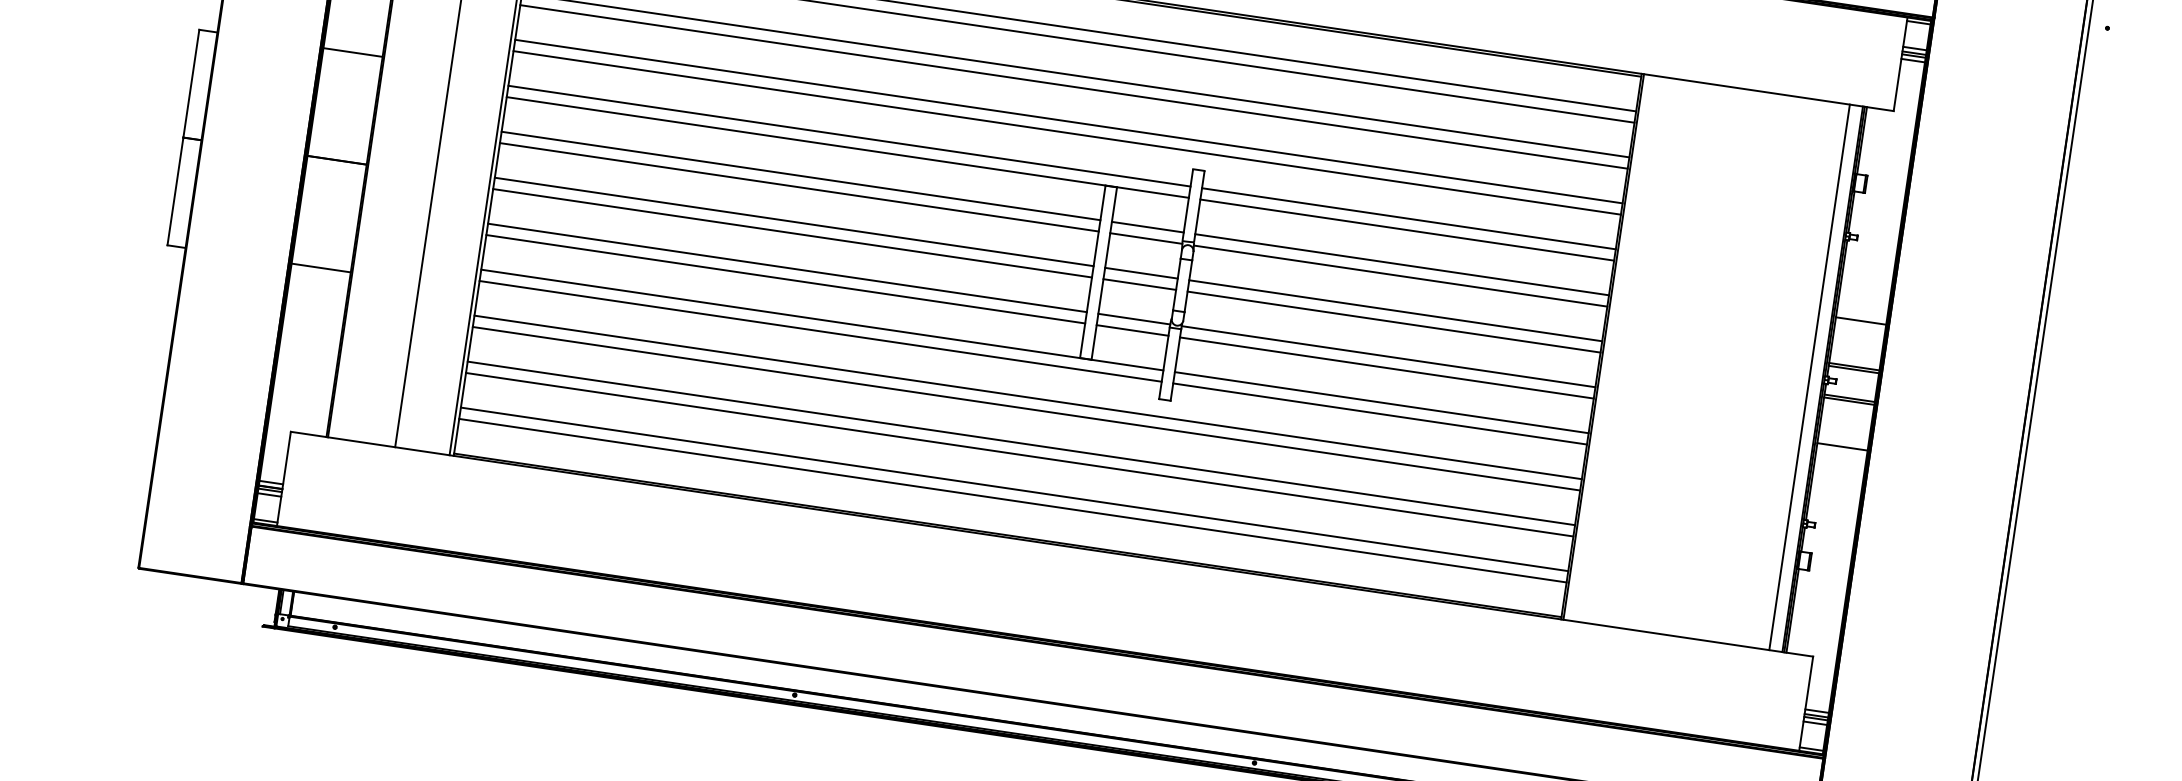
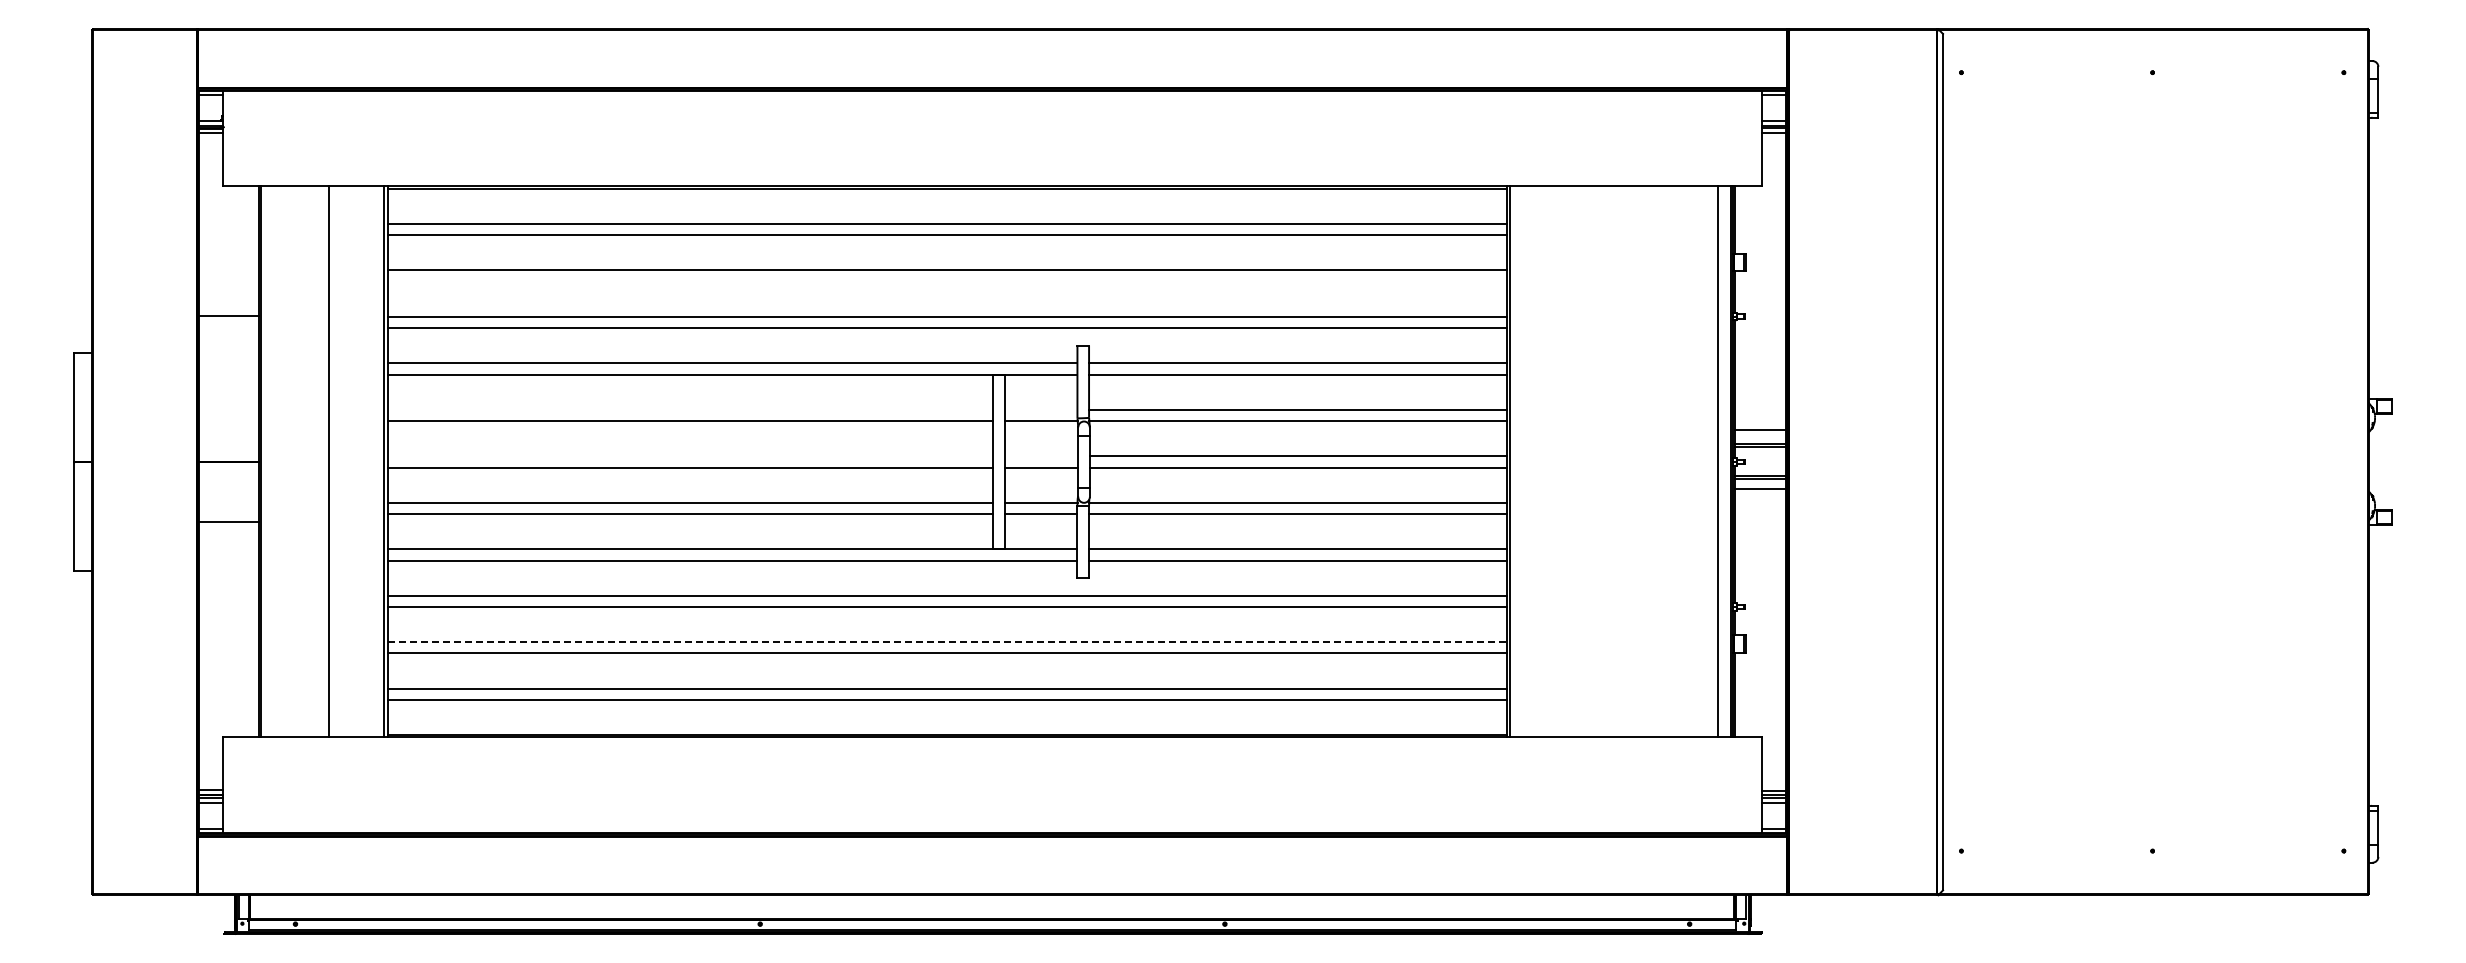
line: (353, 52) -> (229, 315), moved
line: (1073, 86) -> (947, 281), removed
line: (801, 175) -> (690, 409), removed
line: (794, 222) -> (690, 456), removed
line: (1147, 226) -> (1040, 409), removed
line: (321, 267) -> (229, 521), moved
line: (1141, 273) -> (1041, 456), removed
line: (1861, 321) -> (1760, 430), moved
line: (1021, 443) -> (947, 642), solid -> dashed
line: (1842, 446) -> (1760, 488), moved

